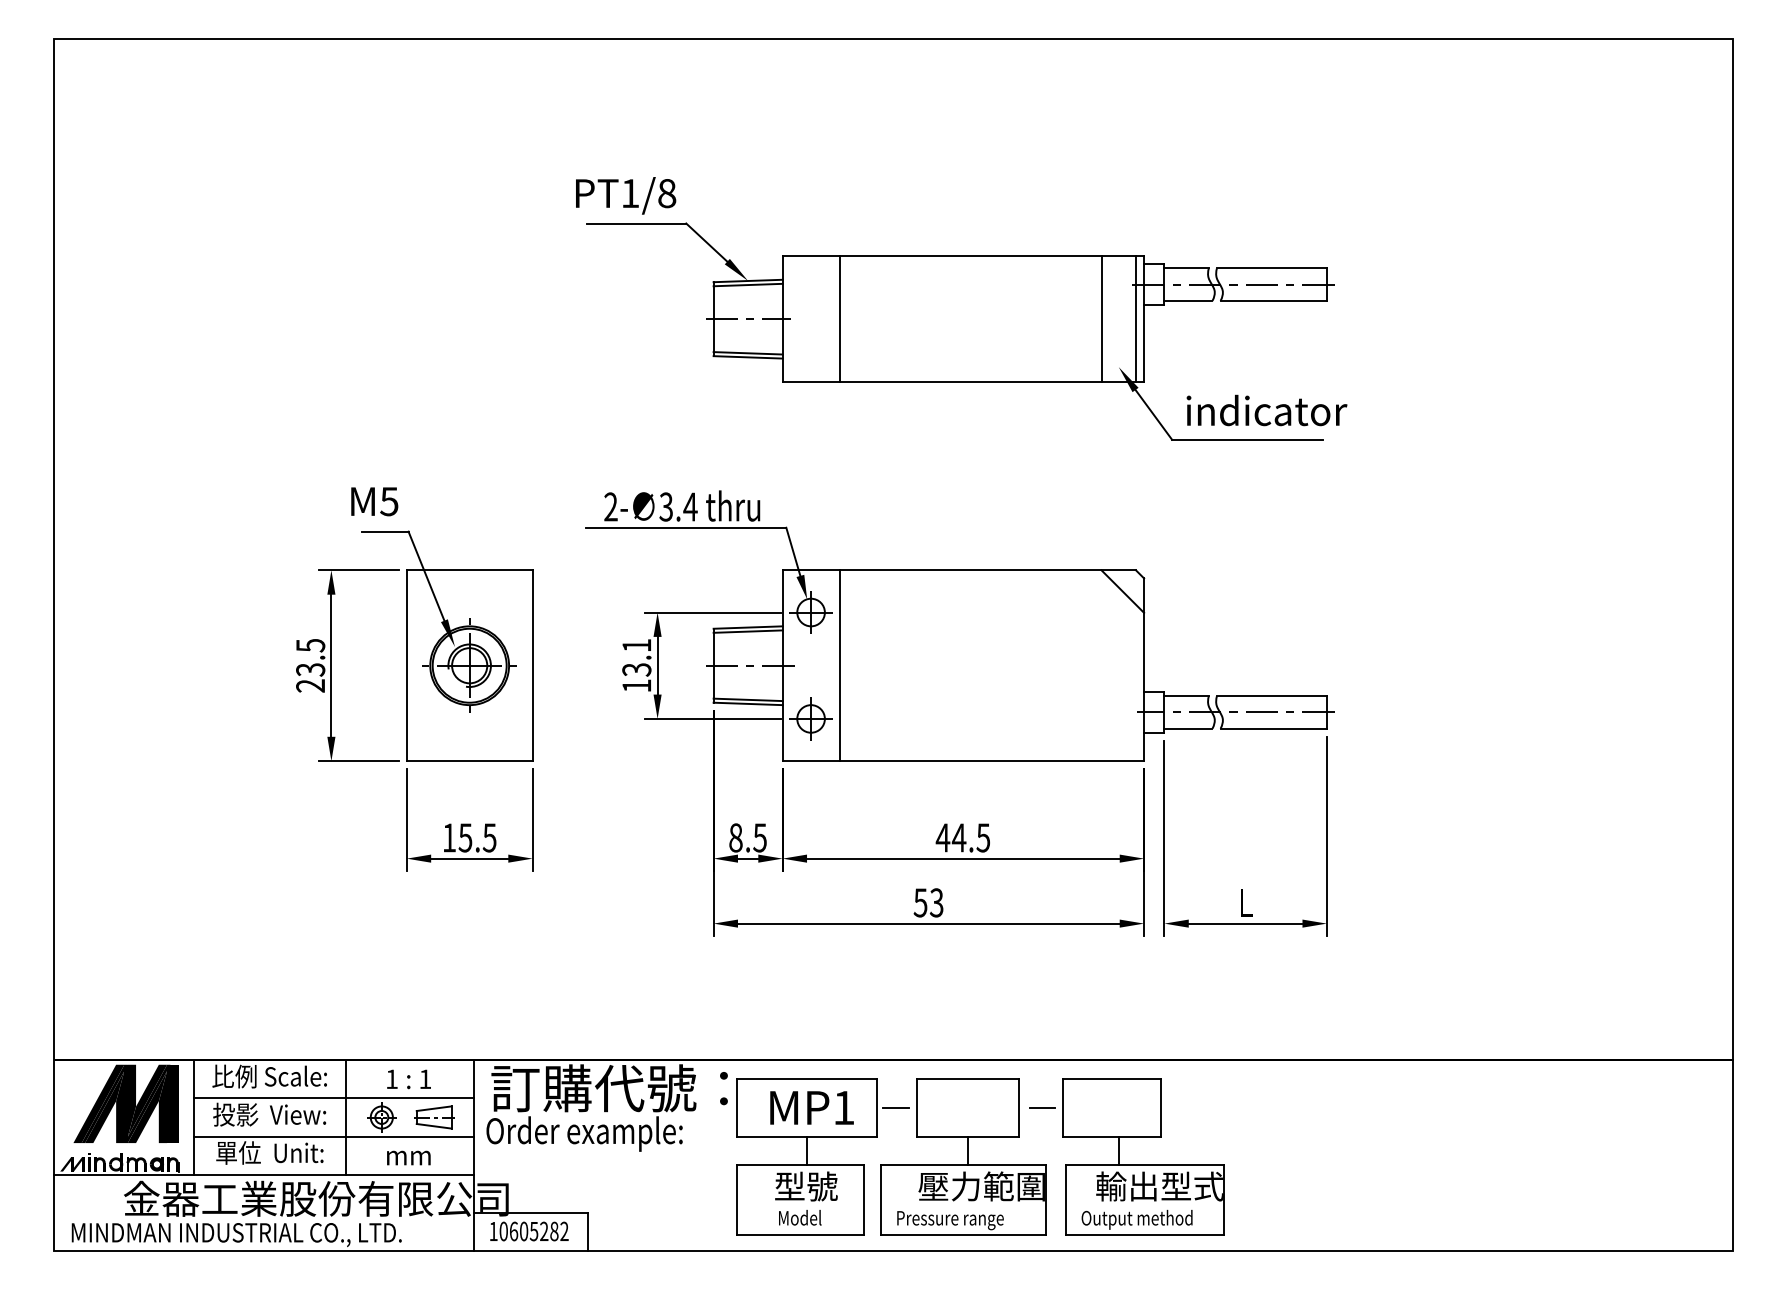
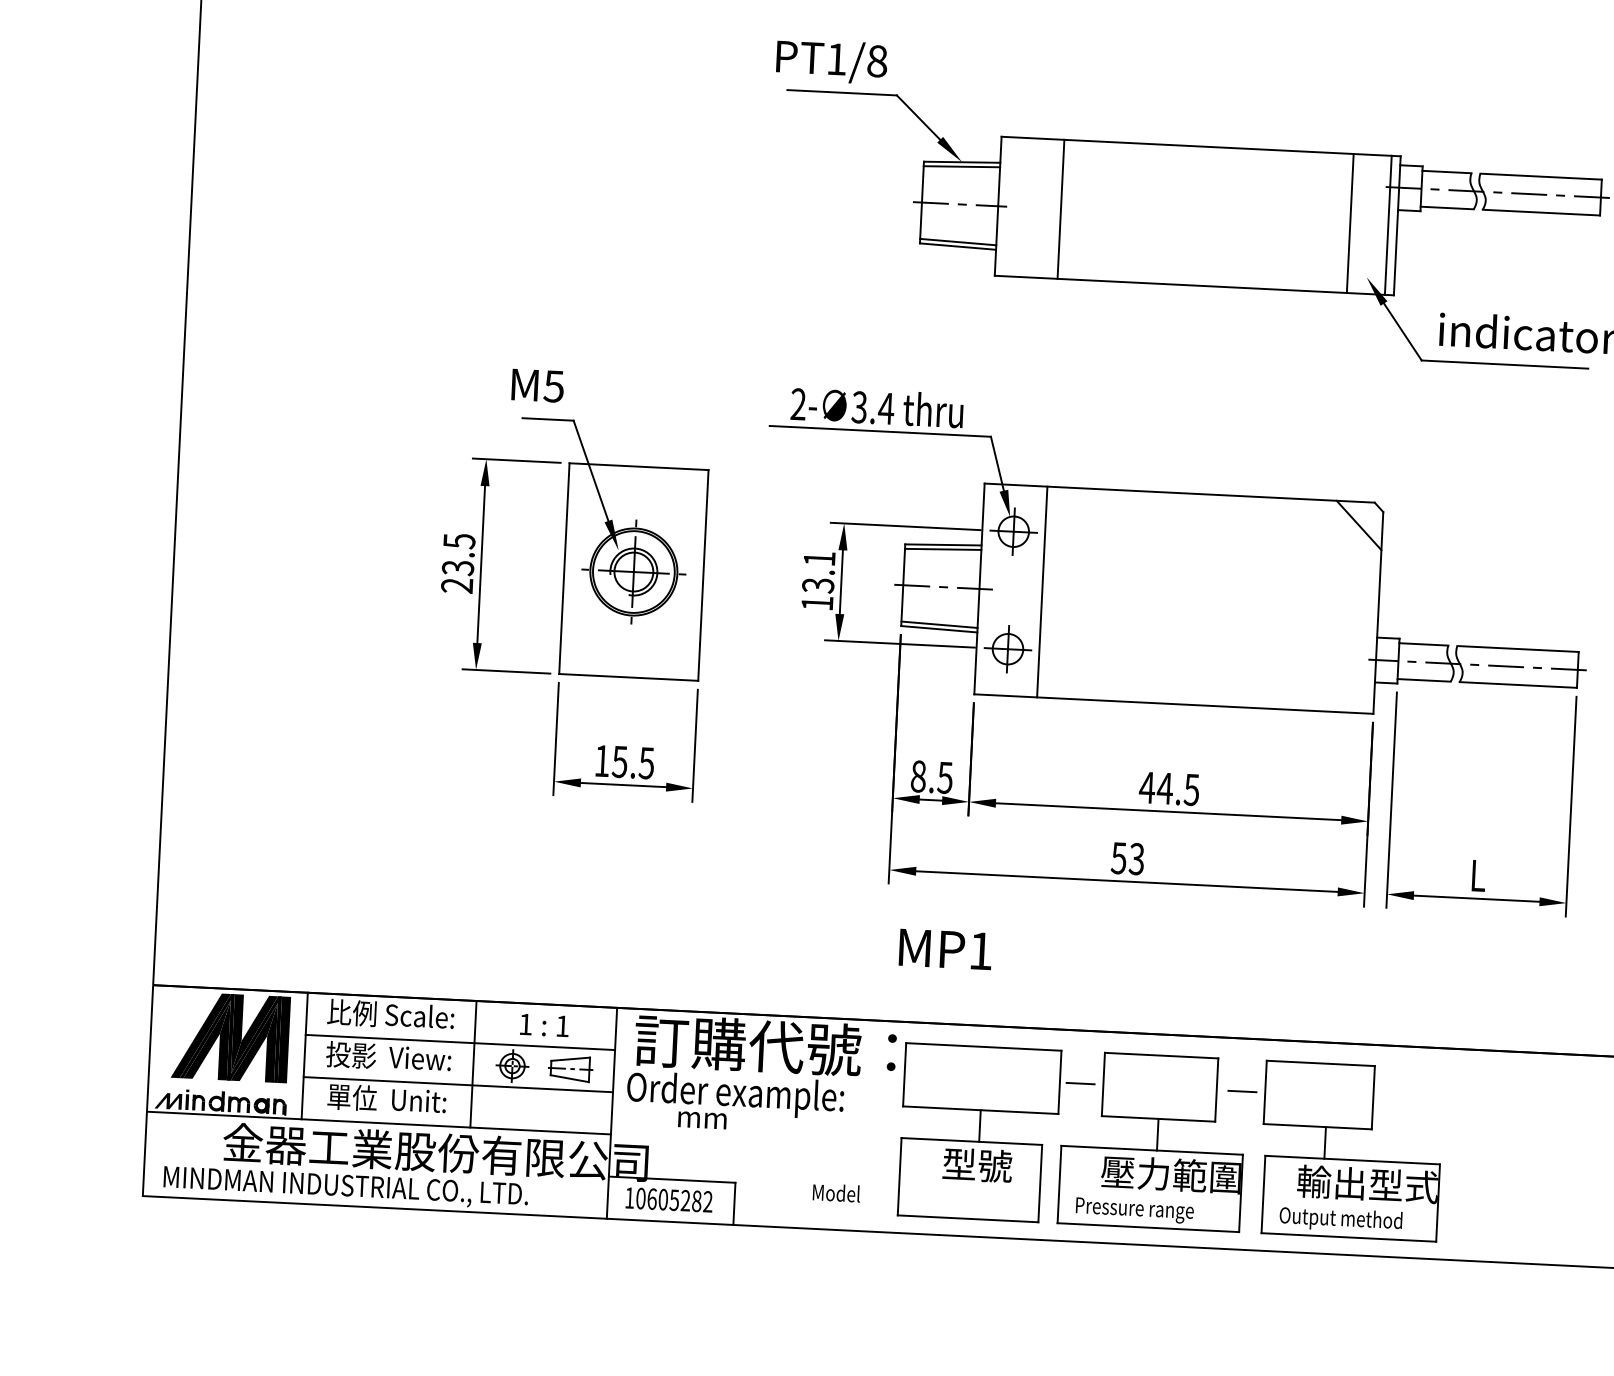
text: (811, 1107) -> (945, 948), moved
text: (408, 1157) -> (702, 1119), moved
text: (800, 1217) -> (836, 1192), moved

